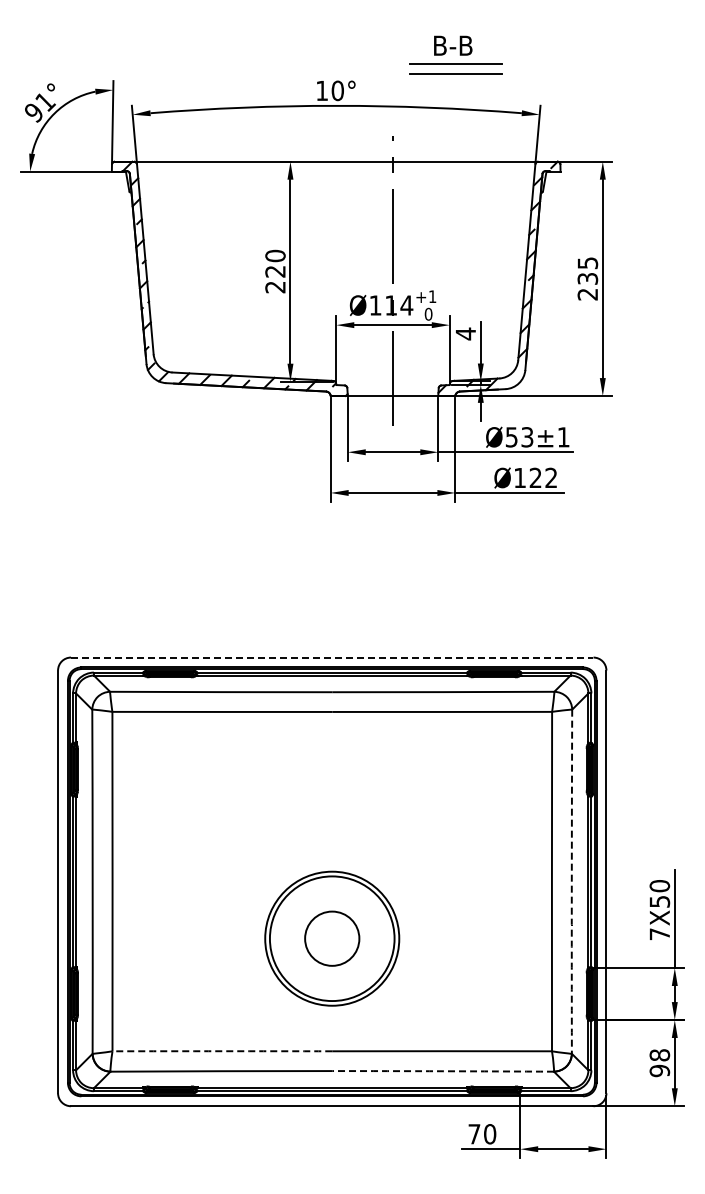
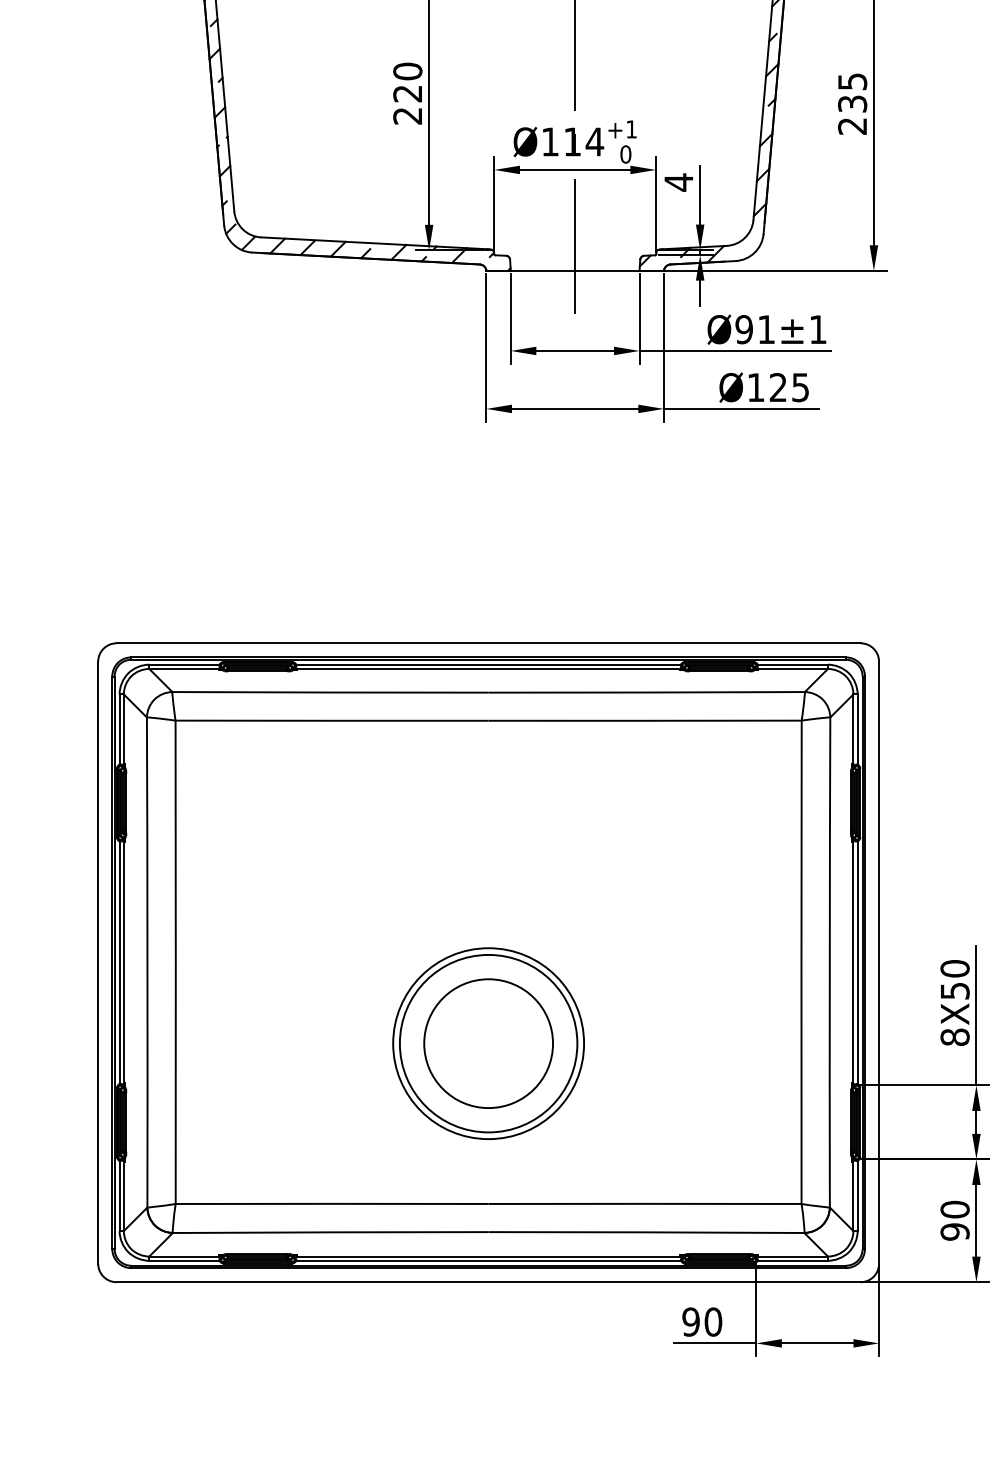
text: (519, 437) -> (755, 329), Ø53±1 -> Ø91±1
text: (551, 477) -> (800, 386), Ø122 -> Ø125
line: (332, 657) -> (488, 643), dashed -> solid
arc: (571, 881) -> (829, 962), dashed -> solid
text: (659, 934) -> (954, 1037), 7X50 -> 8X50
circle: (332, 938) -> (488, 1043), size x1.67
arc: (222, 1051) -> (332, 1204), dashed -> solid
text: (659, 1055) -> (954, 1209), 98 -> 90
arc: (443, 1071) -> (647, 1232), dashed -> solid
text: (474, 1134) -> (691, 1322), 70 -> 90

